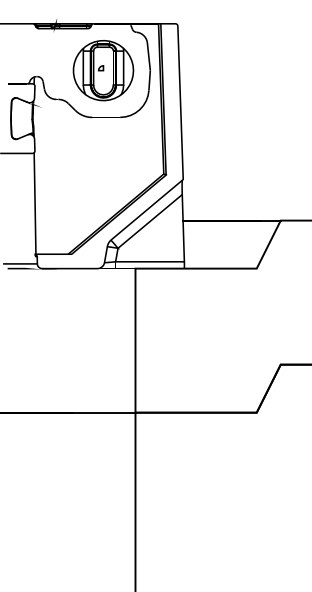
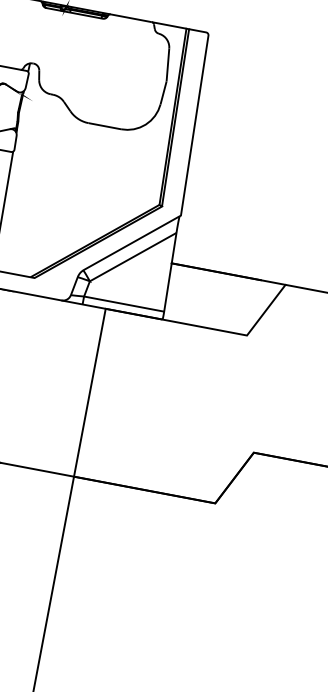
part: (103, 70) -> (112, 70), removed

